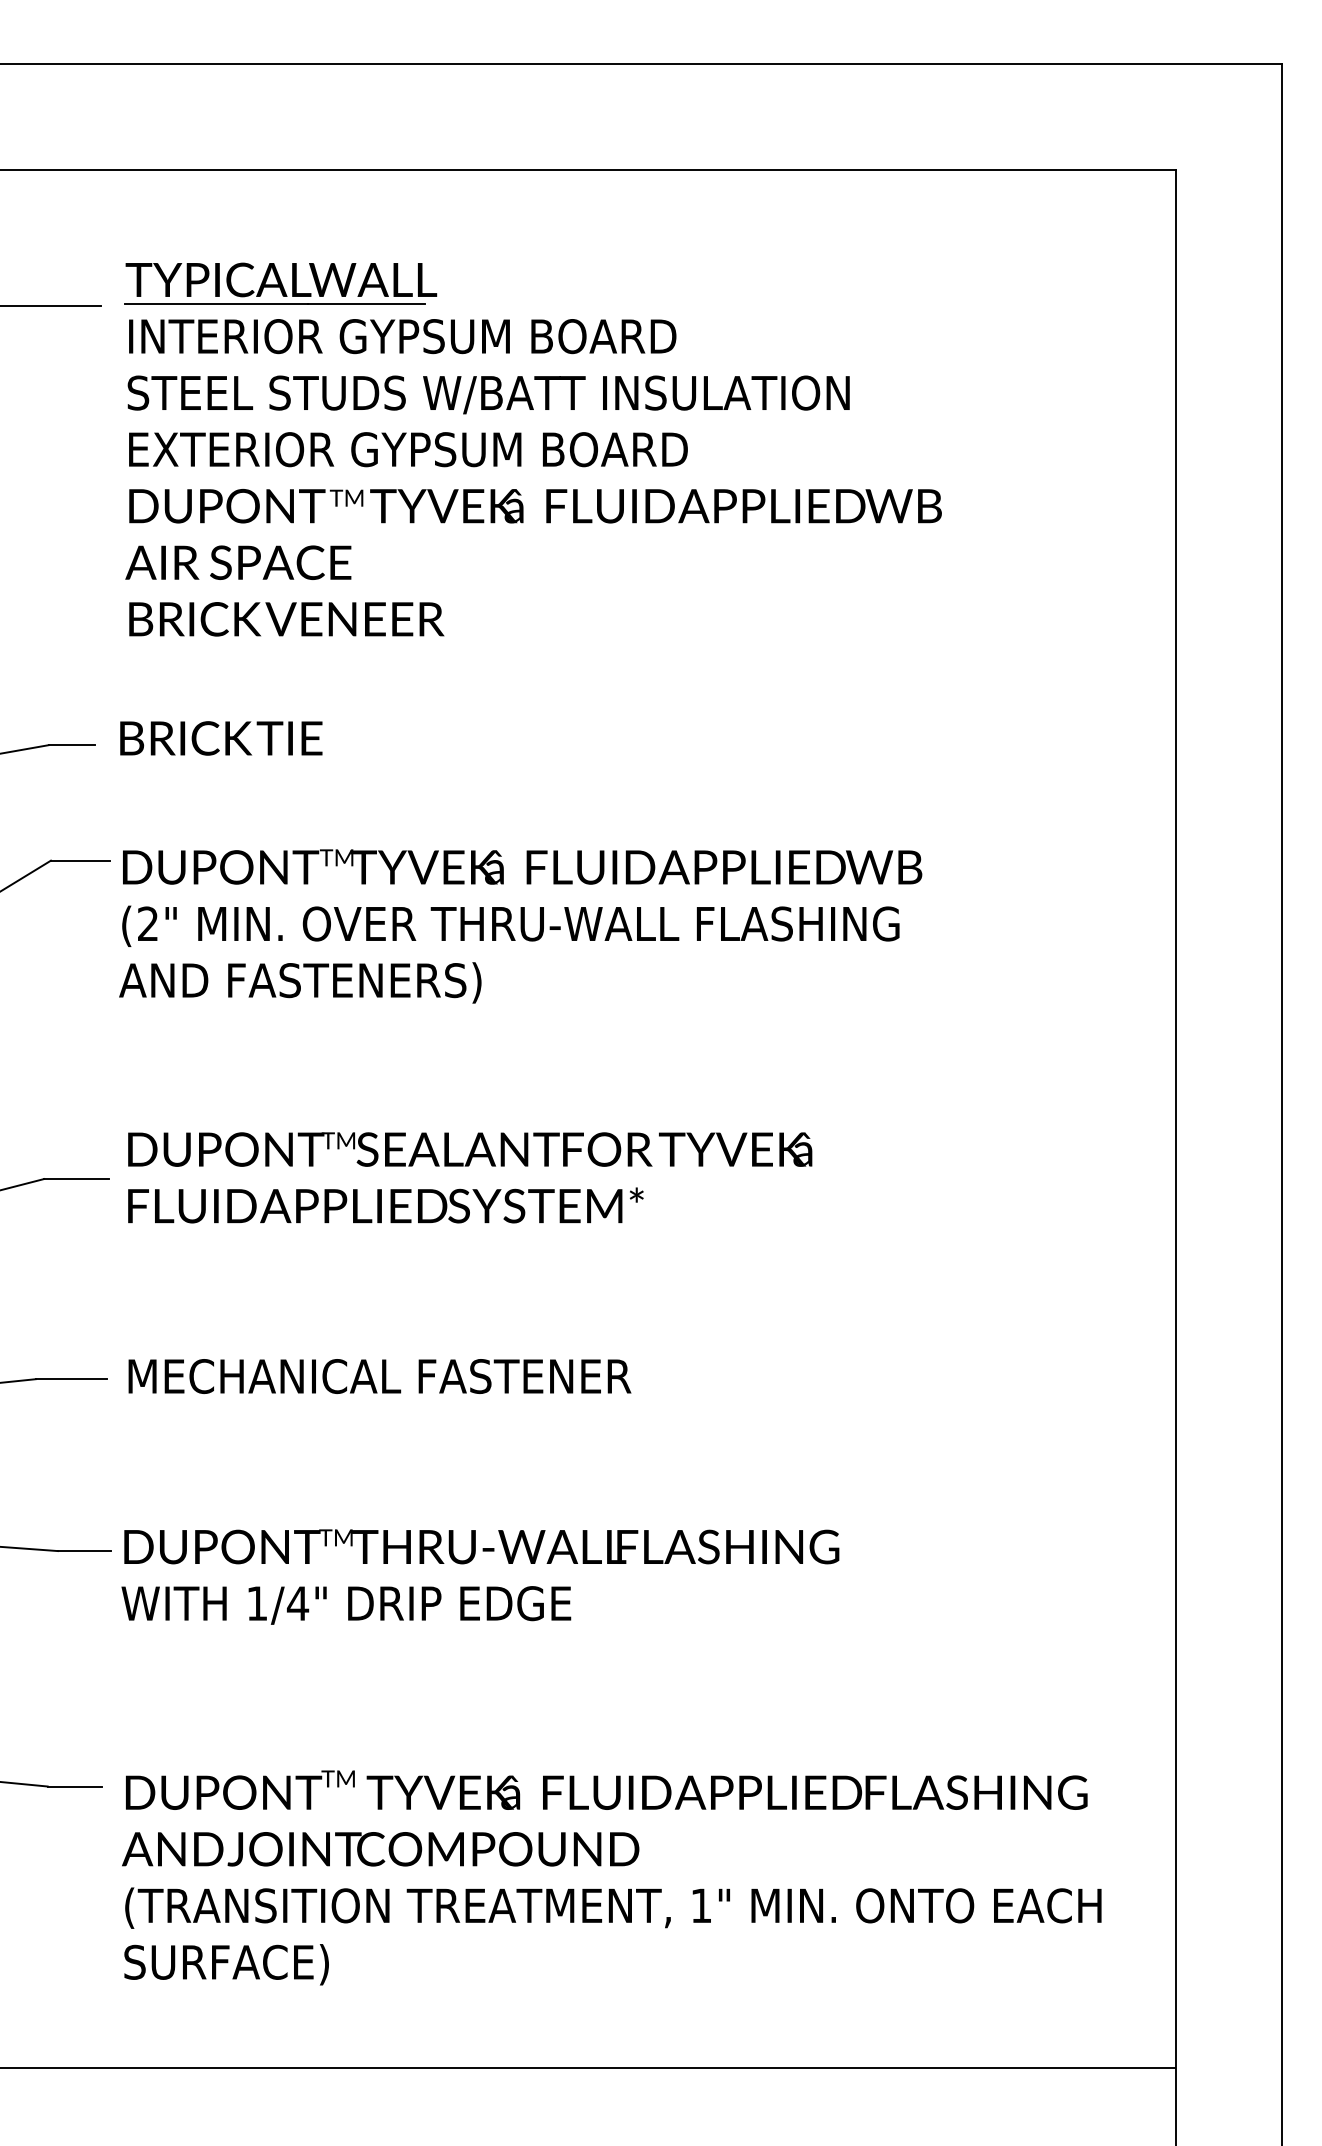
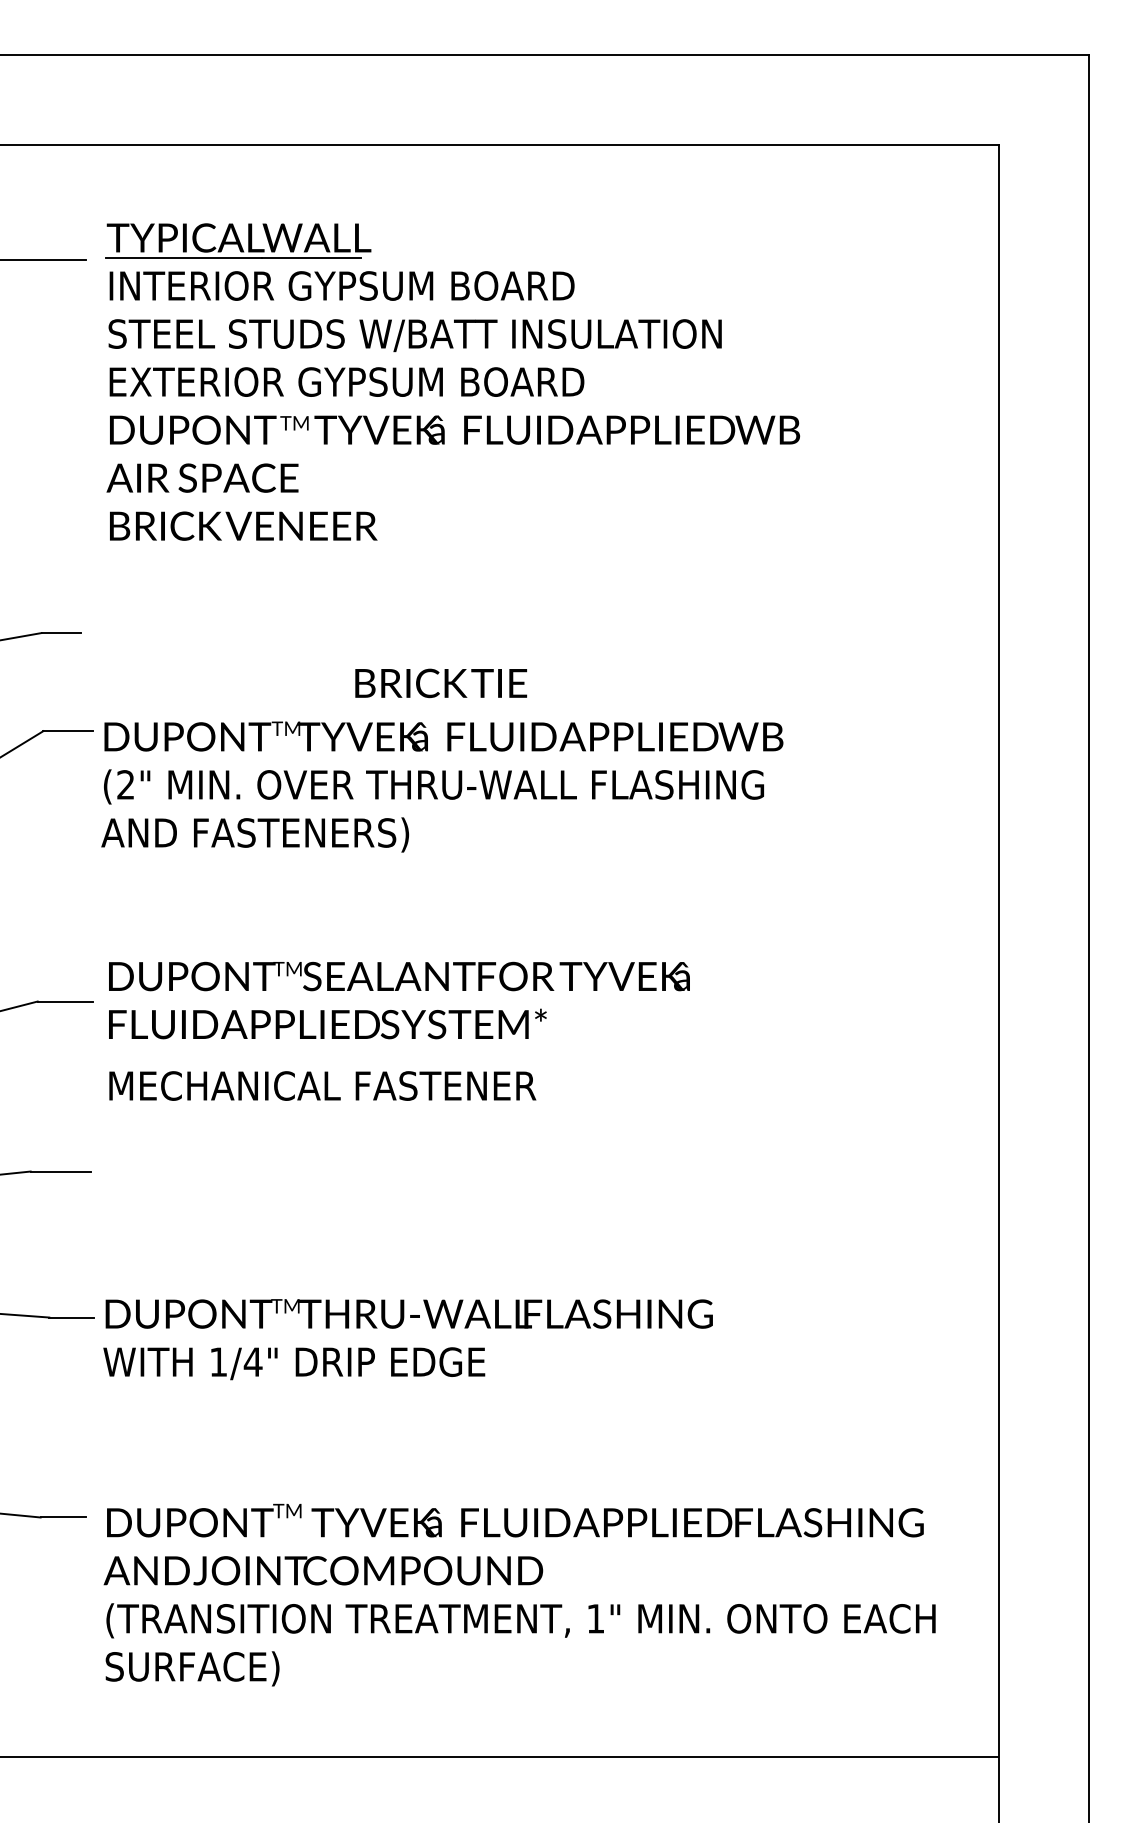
text: (221, 738) -> (441, 683), moved
text: (379, 1376) -> (322, 1086), moved

